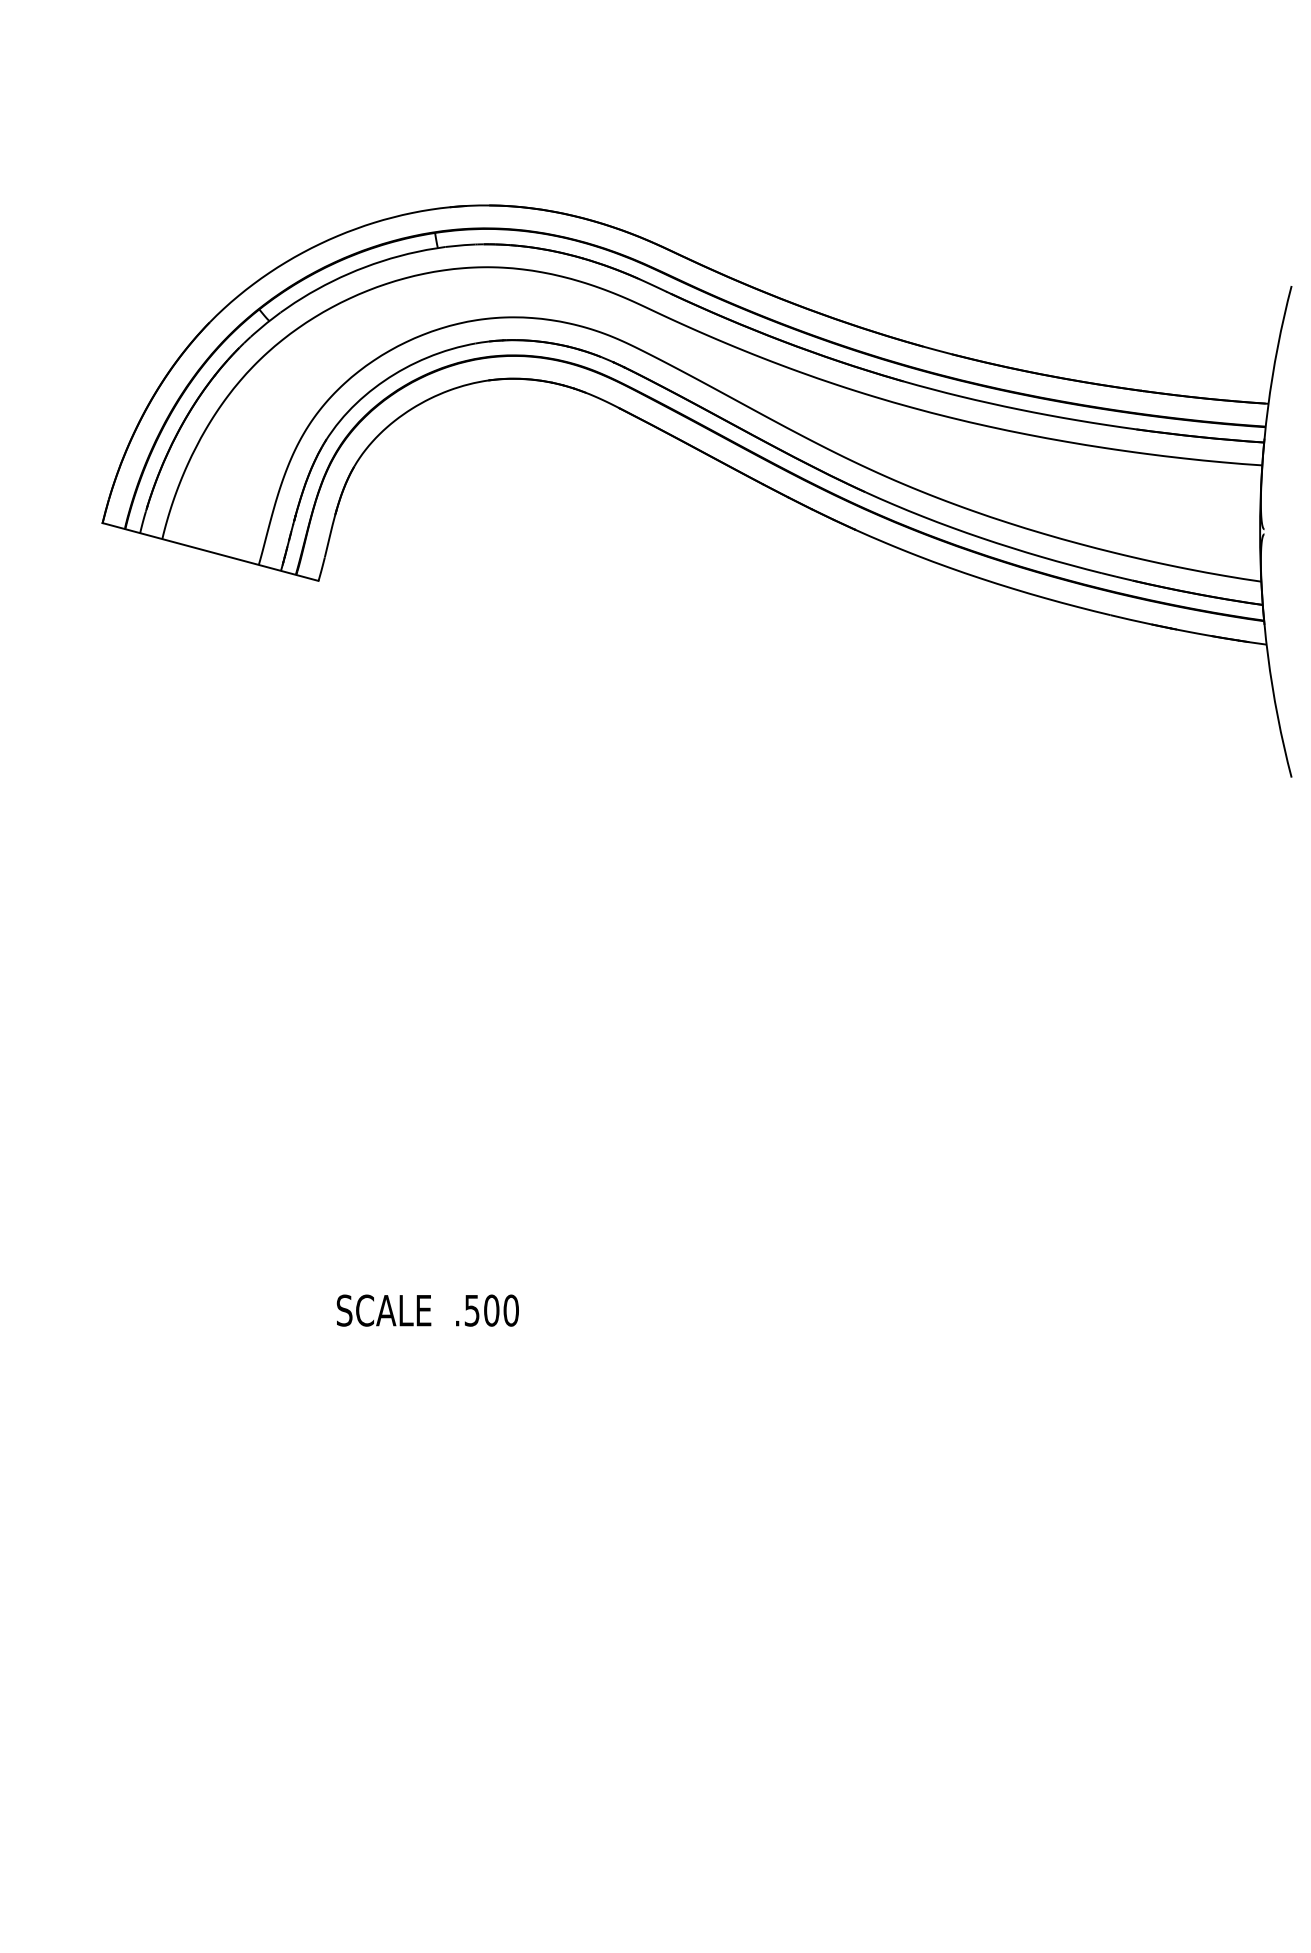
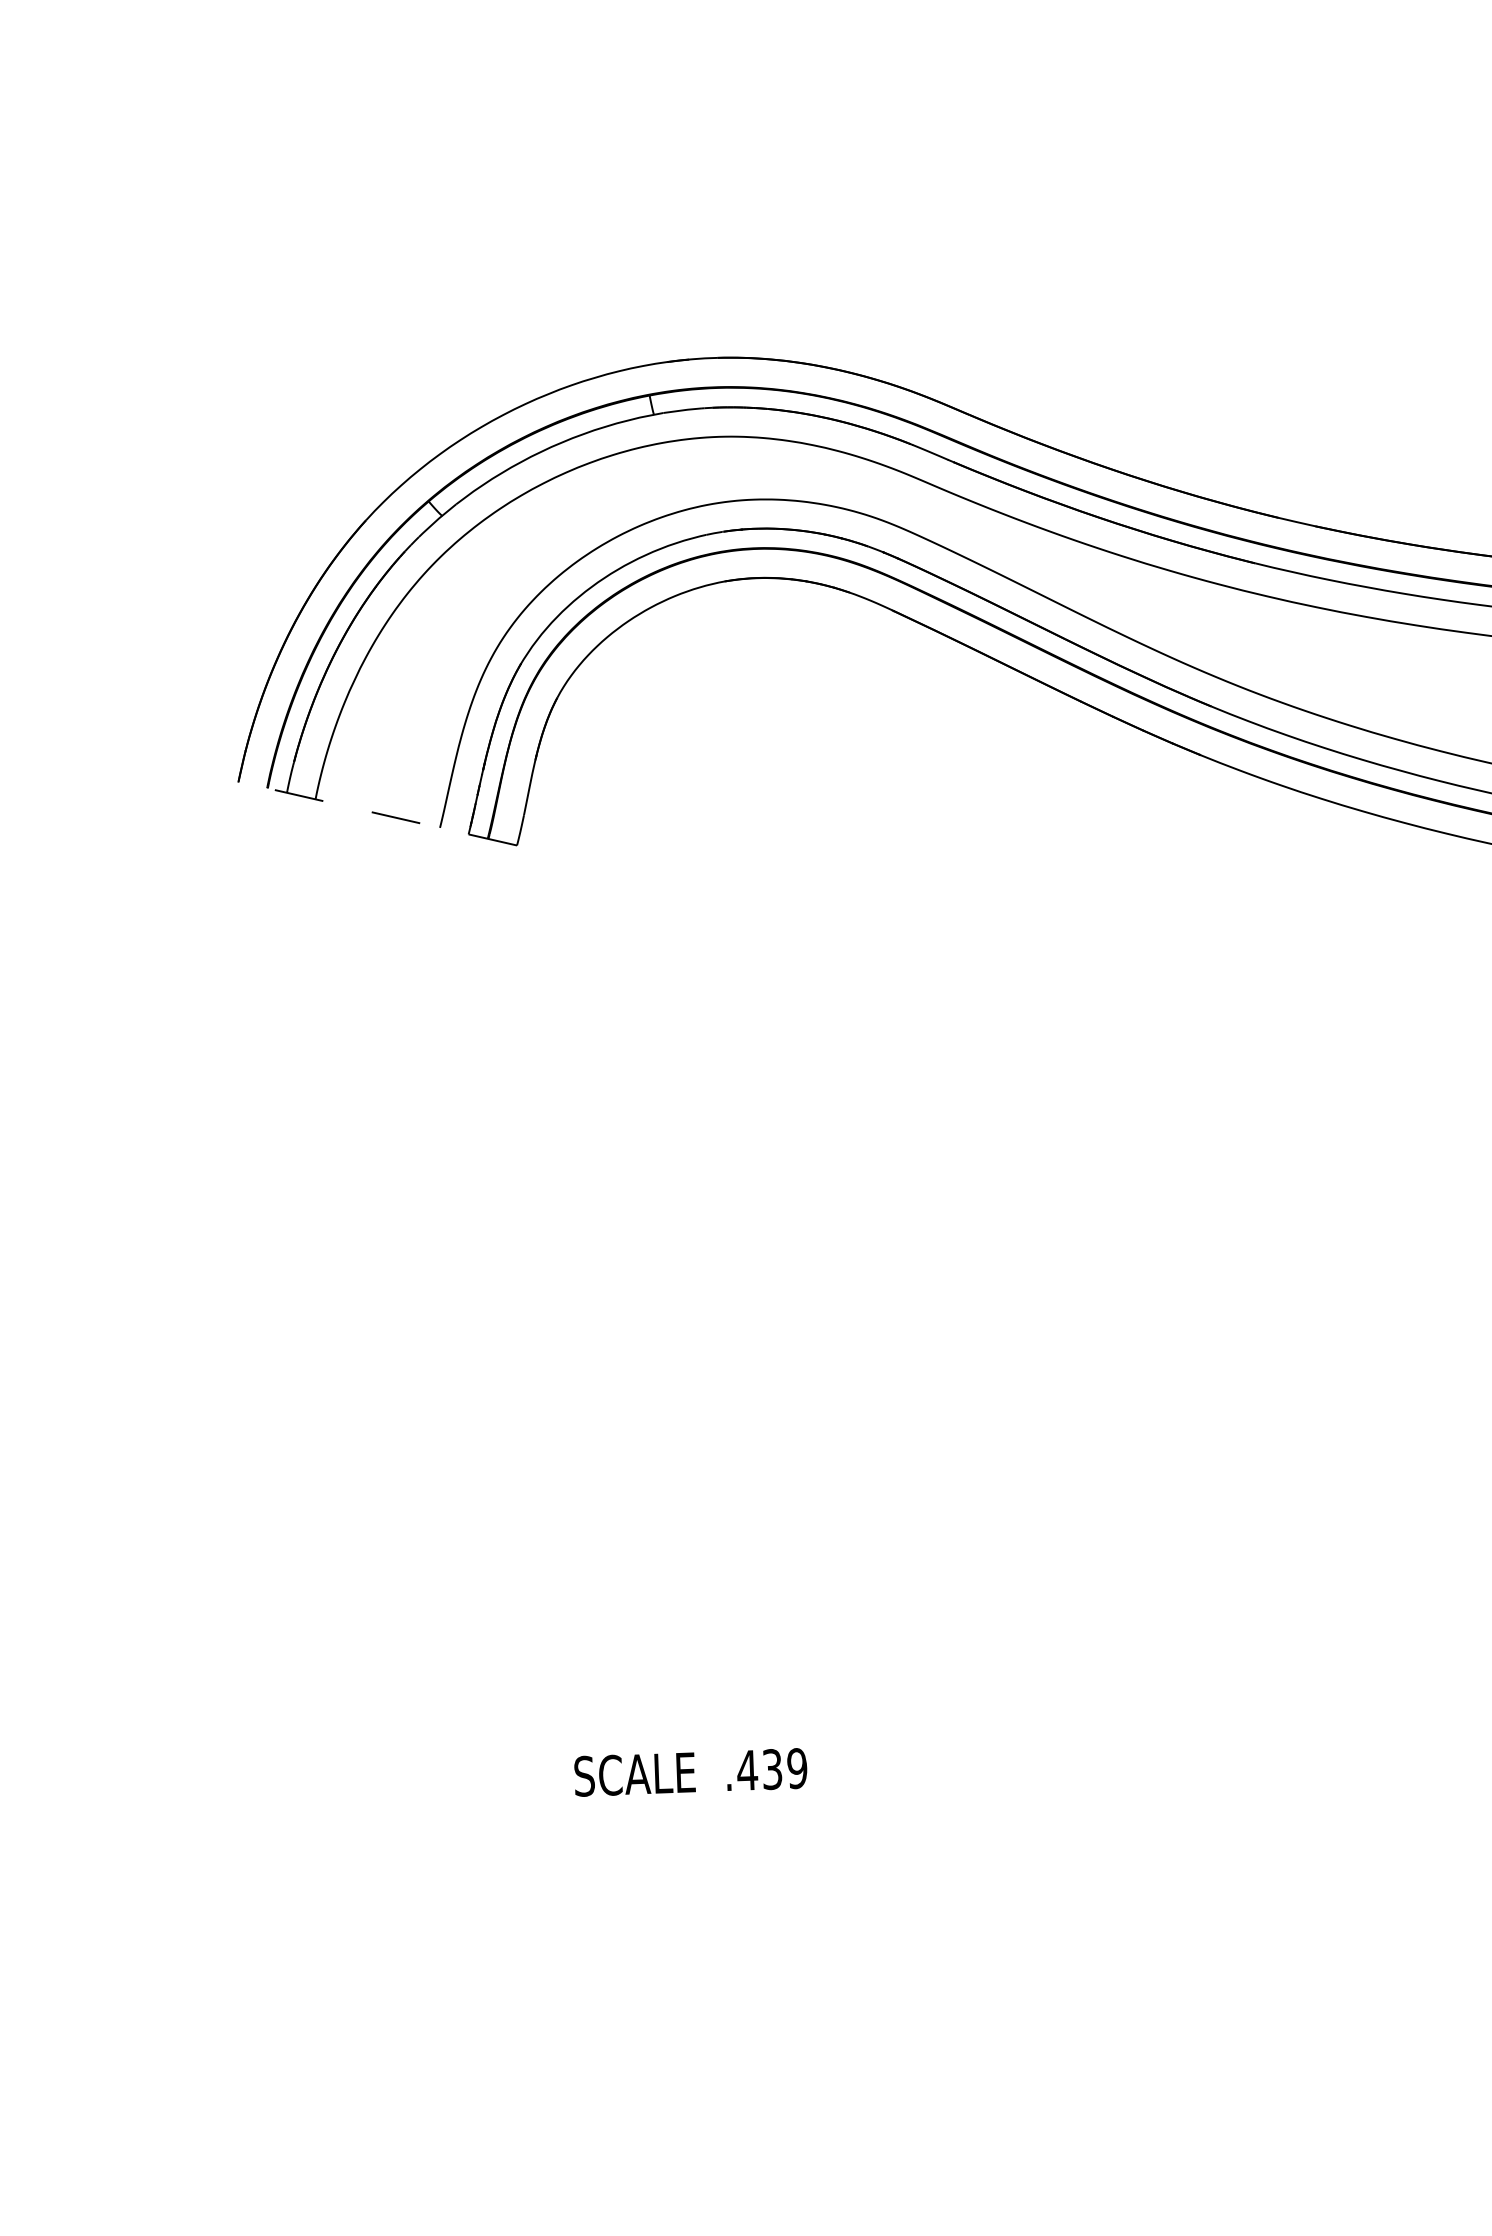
line: (210, 552) -> (377, 814), solid -> dashed
text: (491, 1310) -> (772, 1769), .500 -> .439

